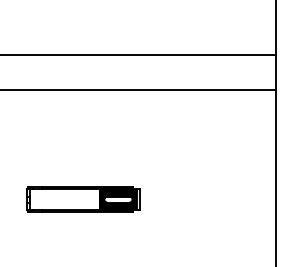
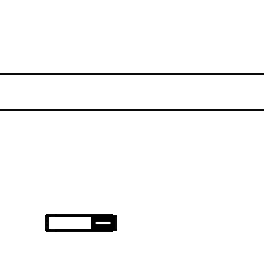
part: (83, 199) -> (81, 222), size x0.6

